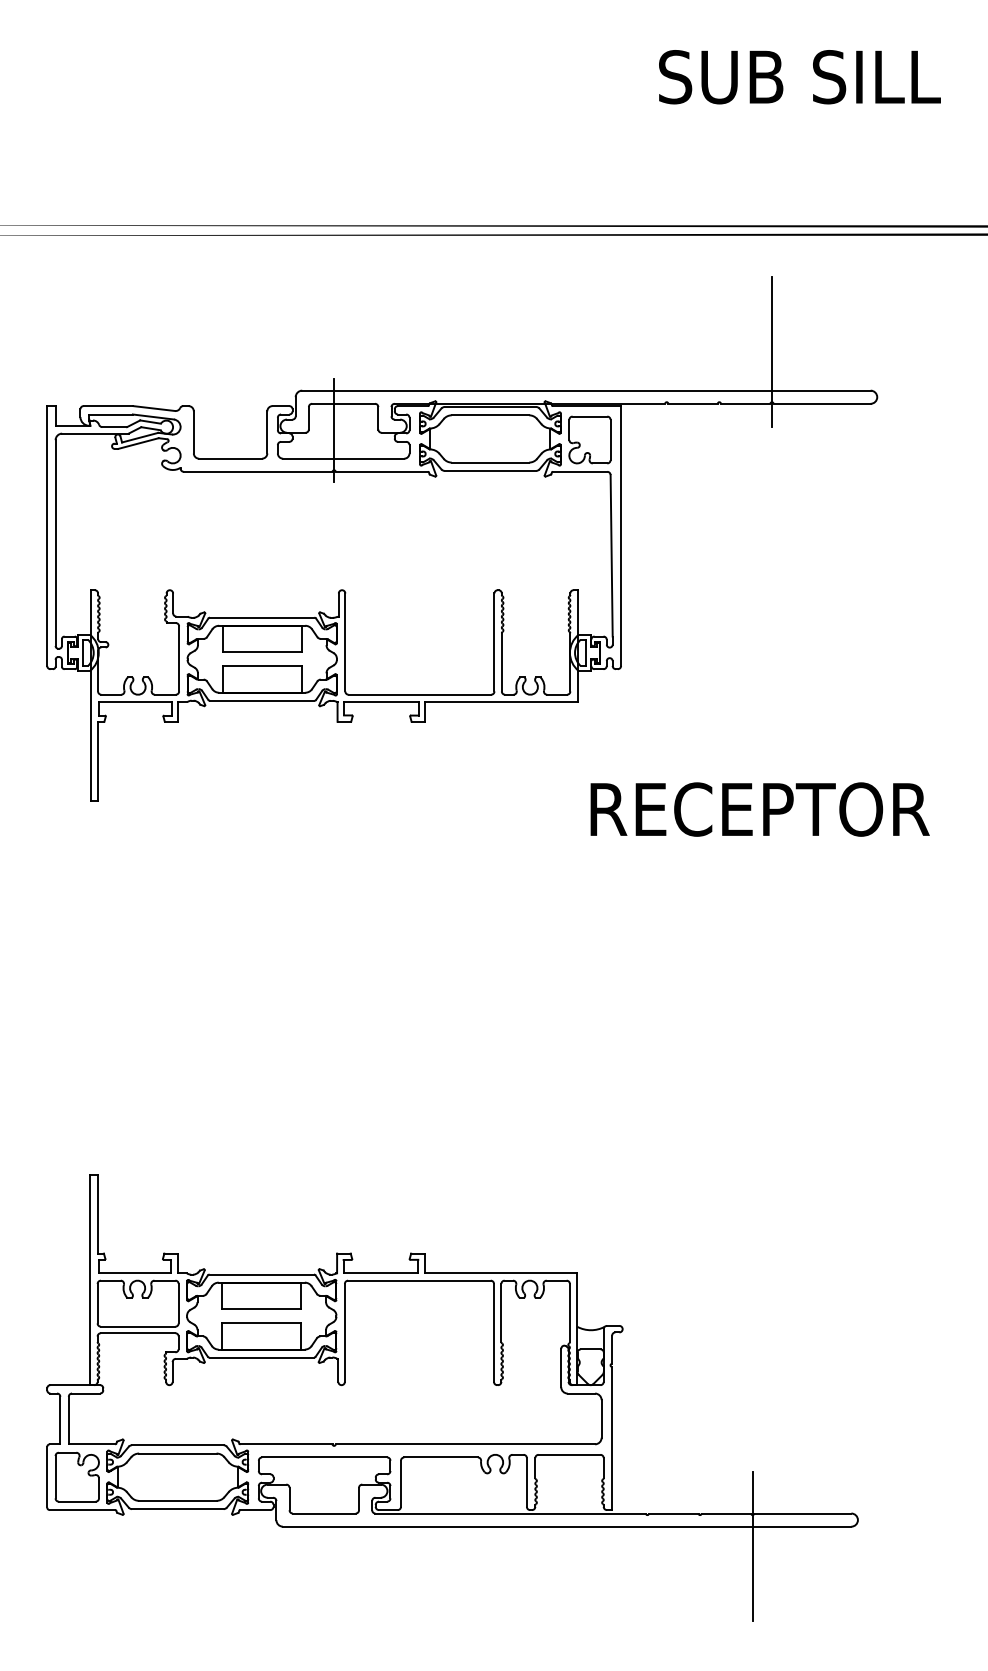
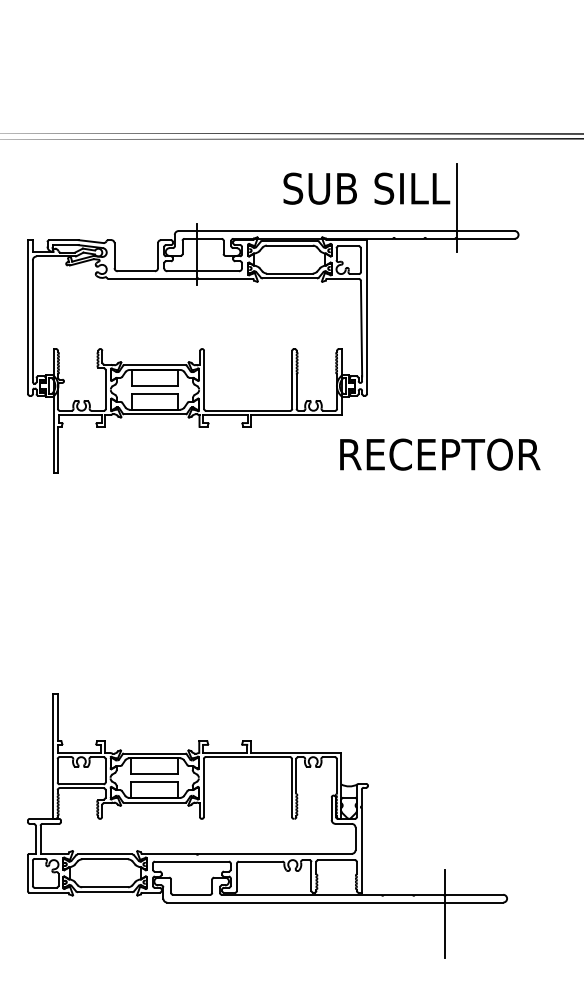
text: (799, 76) -> (366, 188), moved
text: (760, 809) -> (440, 454), moved

